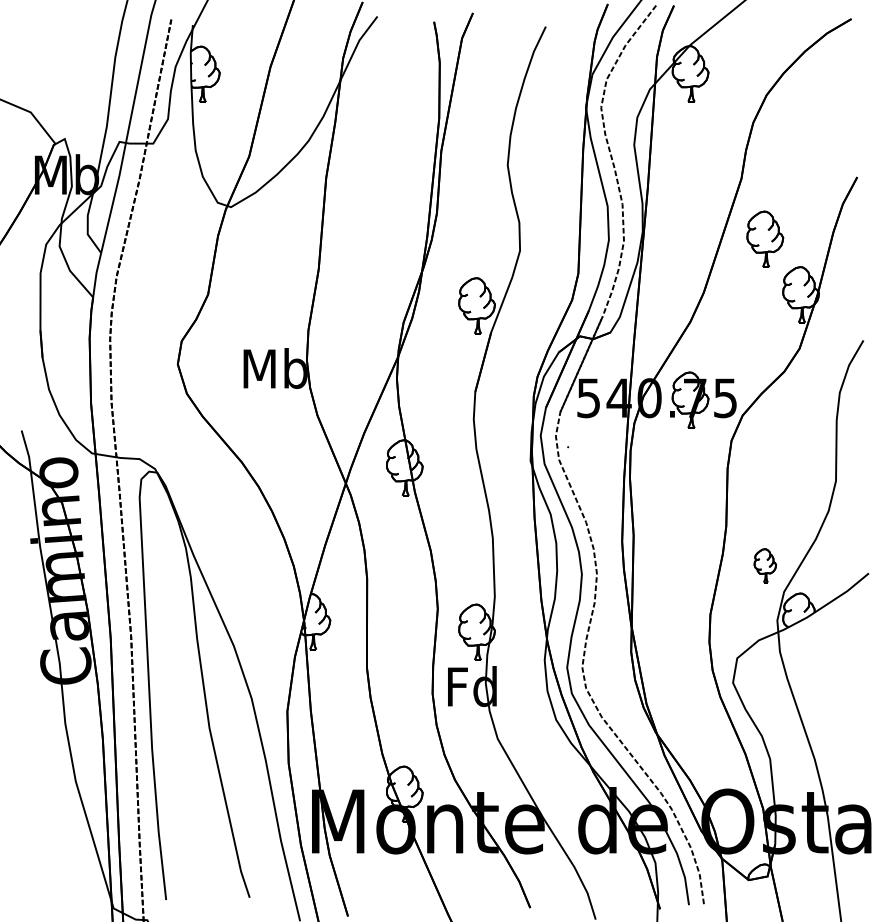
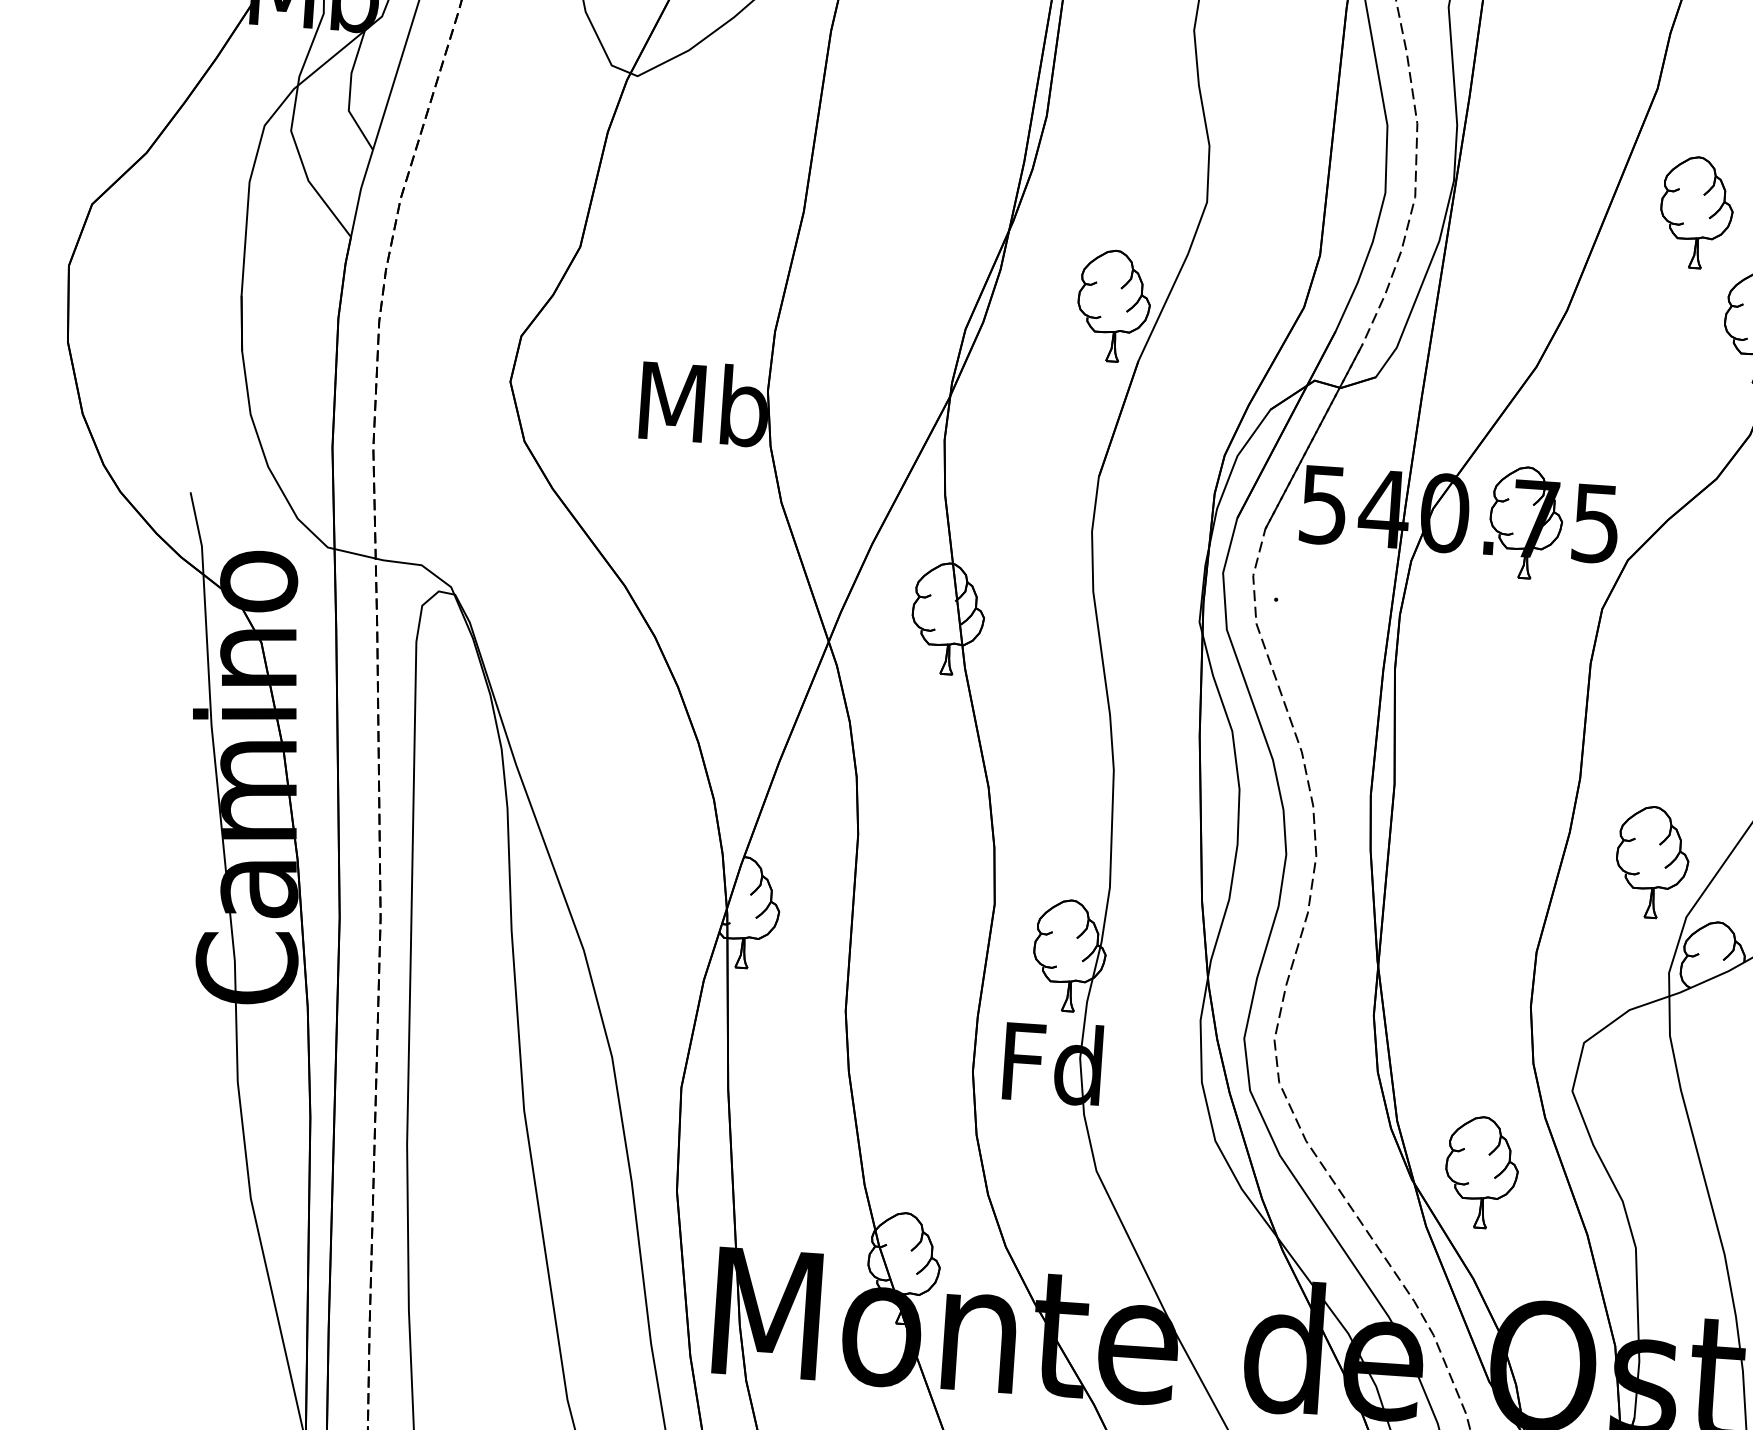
part: (765, 565) -> (1652, 861), size x1.67
part: (690, 726) -> (1481, 1172), added

